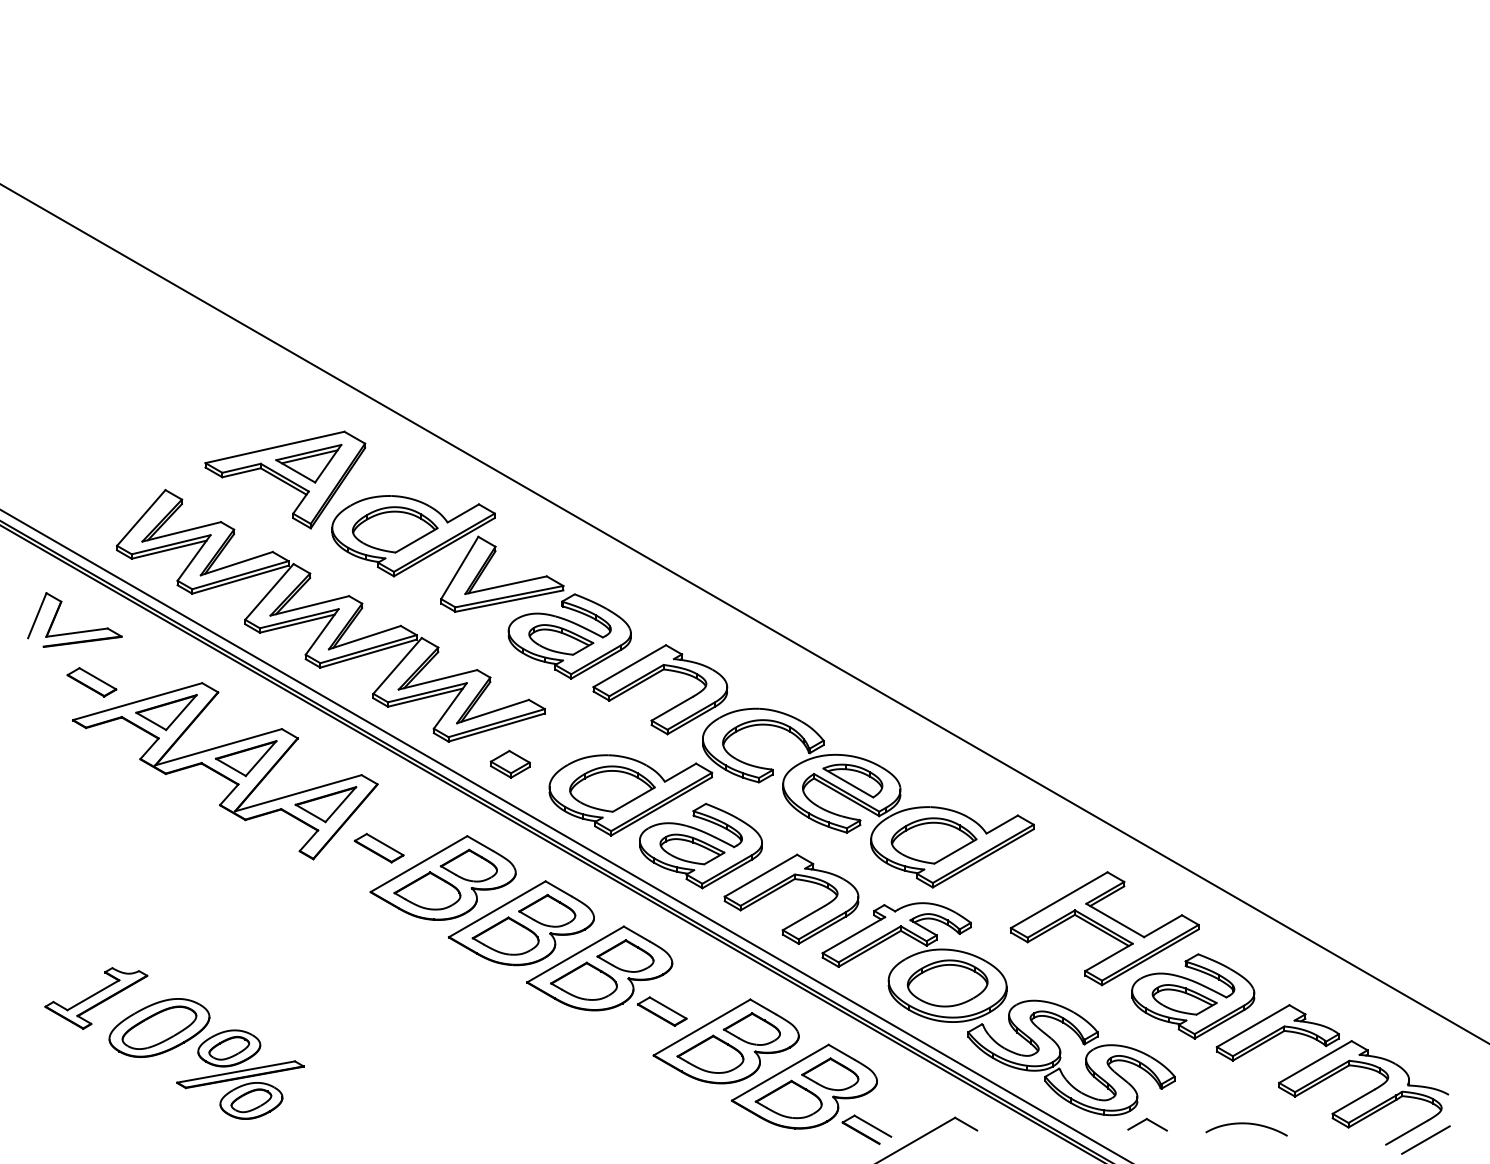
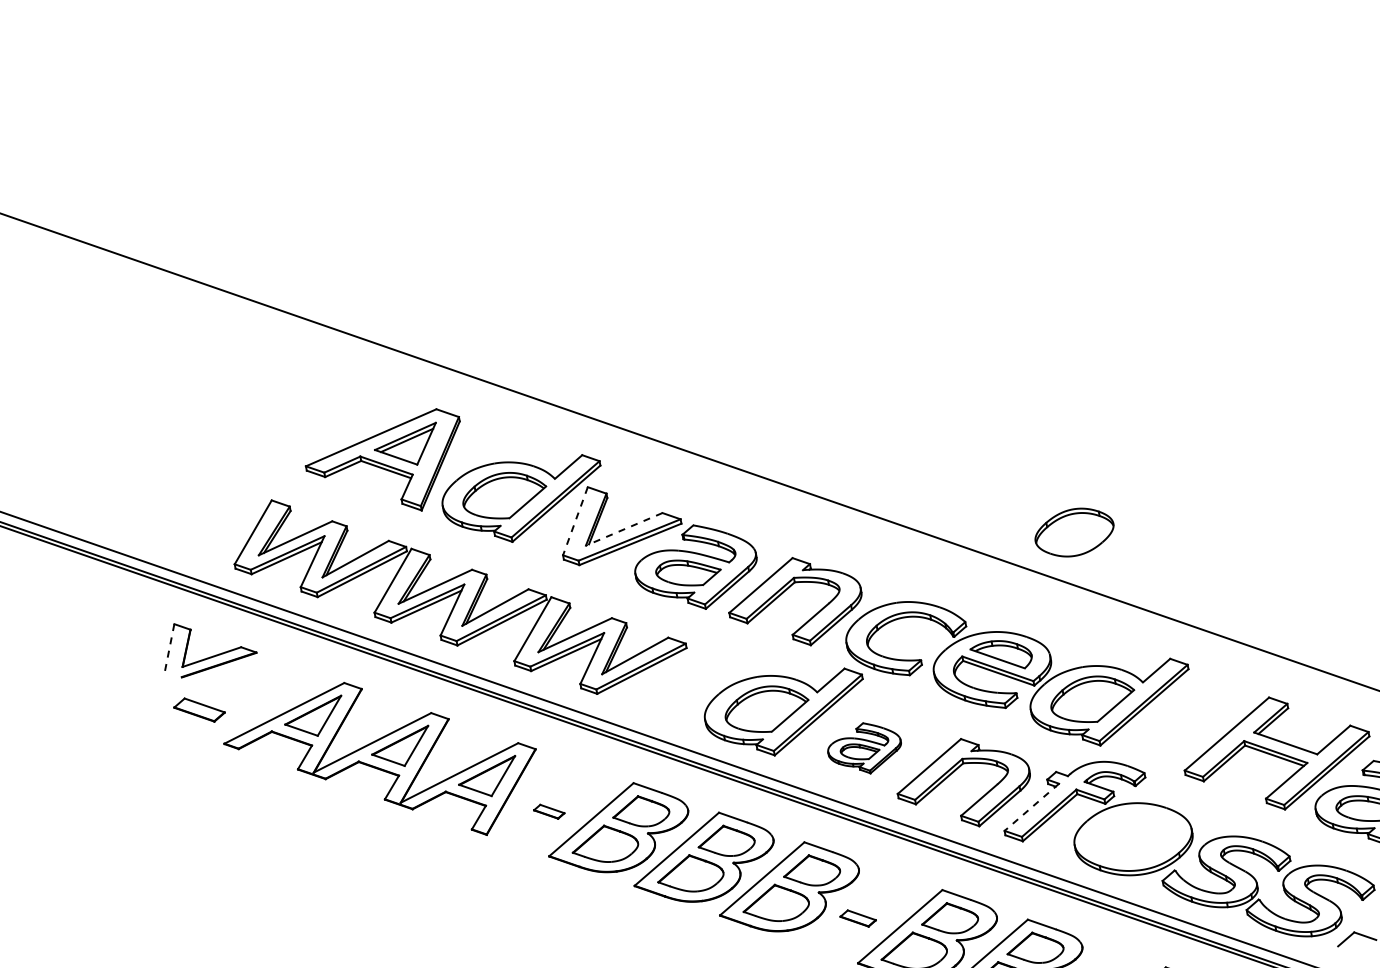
line: (459, 568) -> (575, 521), solid -> dashed
line: (506, 585) -> (624, 529), solid -> dashed
line: (37, 616) -> (169, 648), solid -> dashed
part: (91, 682) -> (199, 710), moved
part: (509, 763) -> (661, 703), removed
part: (700, 845) -> (864, 748), size x0.6
part: (378, 848) -> (548, 812), size x0.6
line: (853, 935) -> (1031, 807), solid -> dashed
part: (947, 983) -> (1074, 532), moved
part: (662, 1011) -> (858, 918), size x0.7

